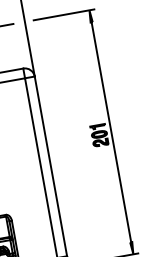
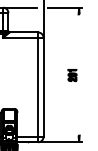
line: (111, 131) -> (79, 74), removed

